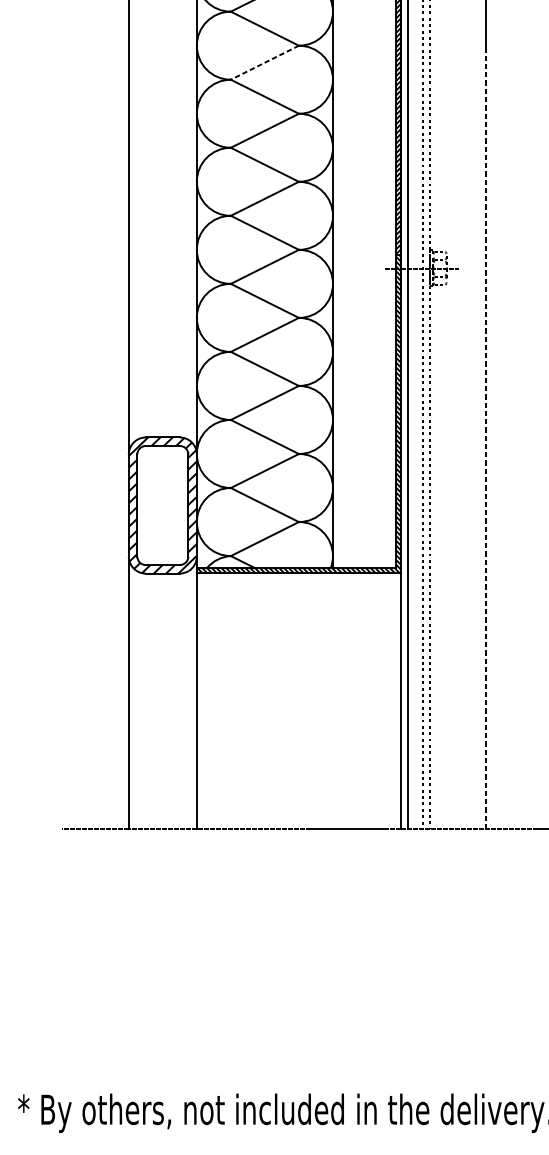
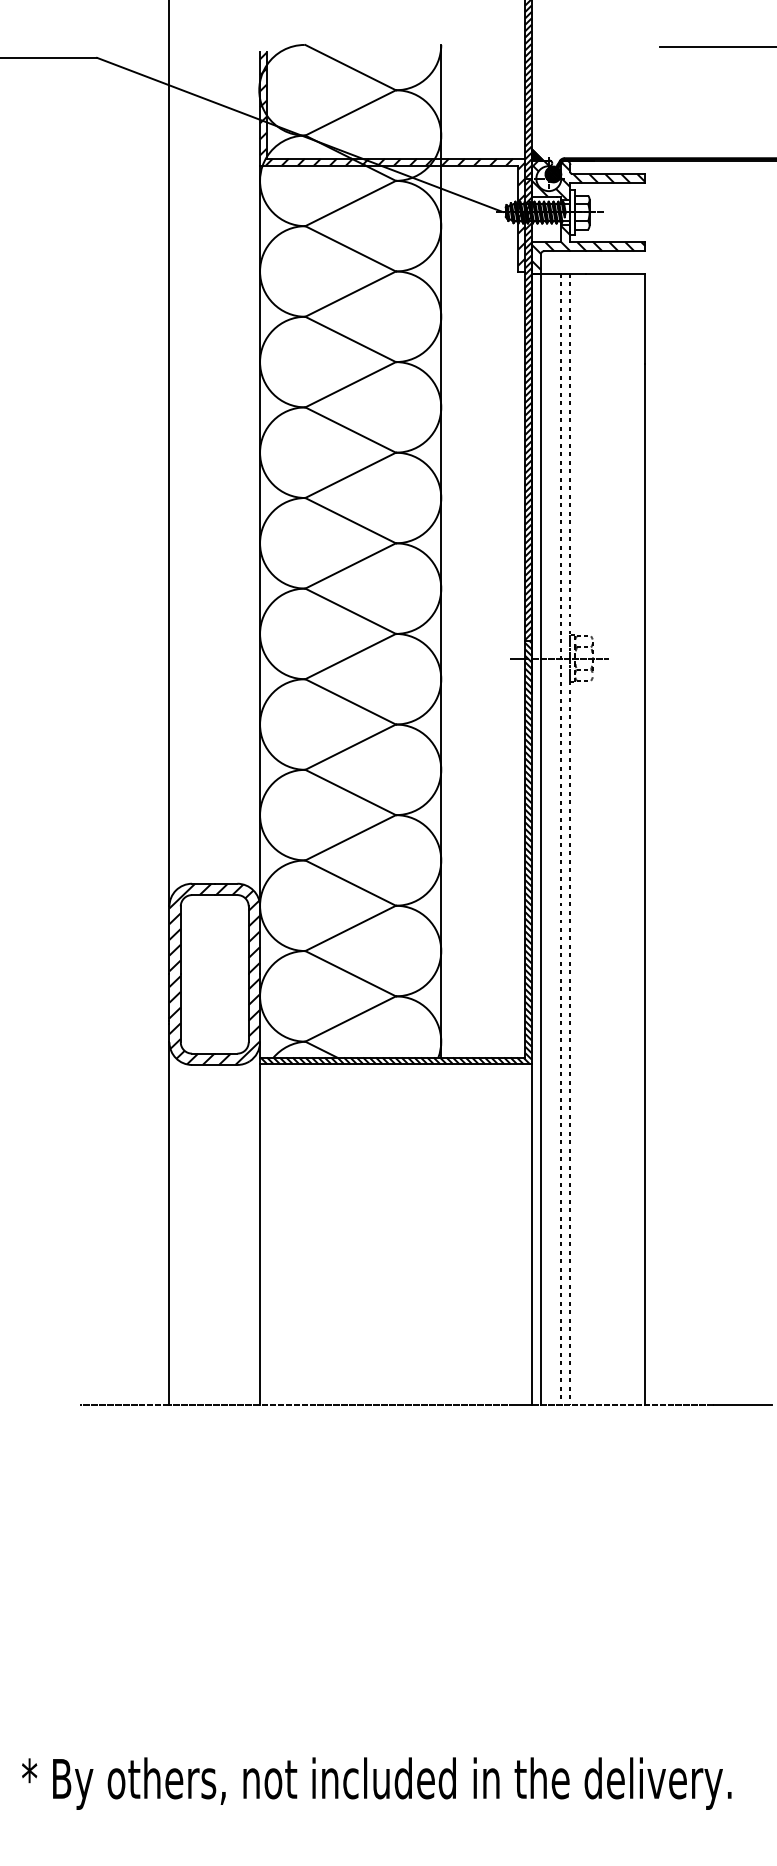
line: (264, 62) -> (350, 384), dashed -> solid
line: (486, 438) -> (645, 884), dashed -> solid

